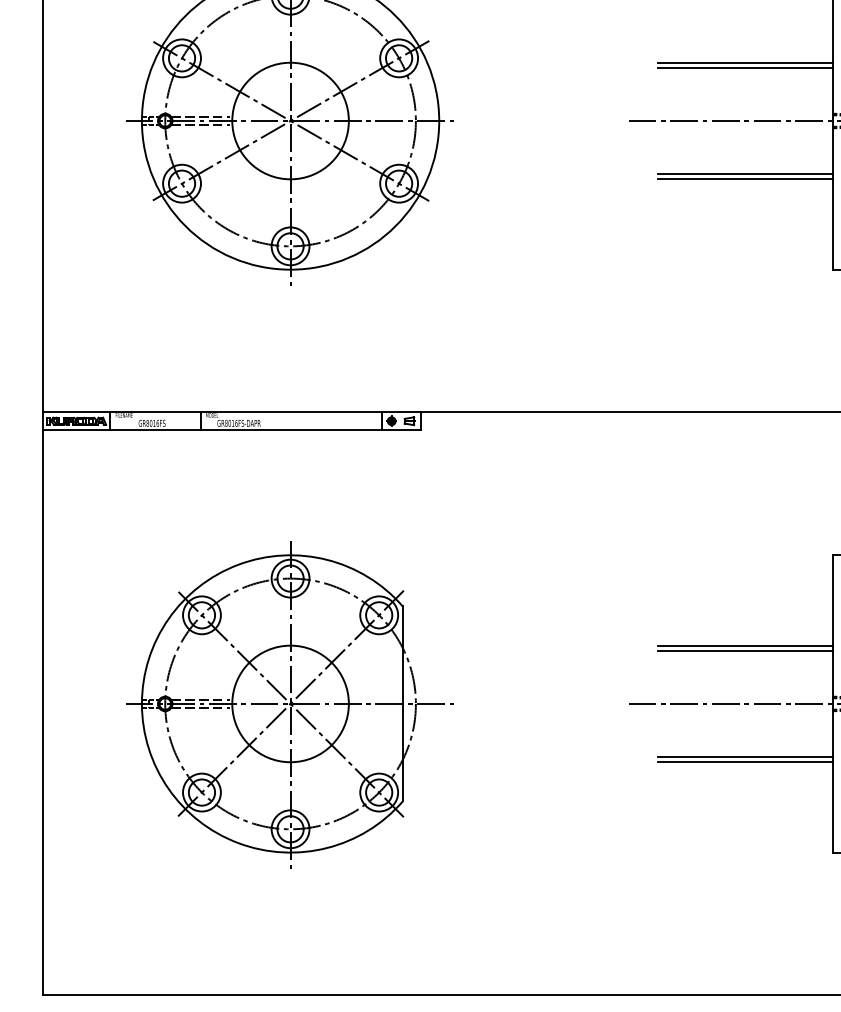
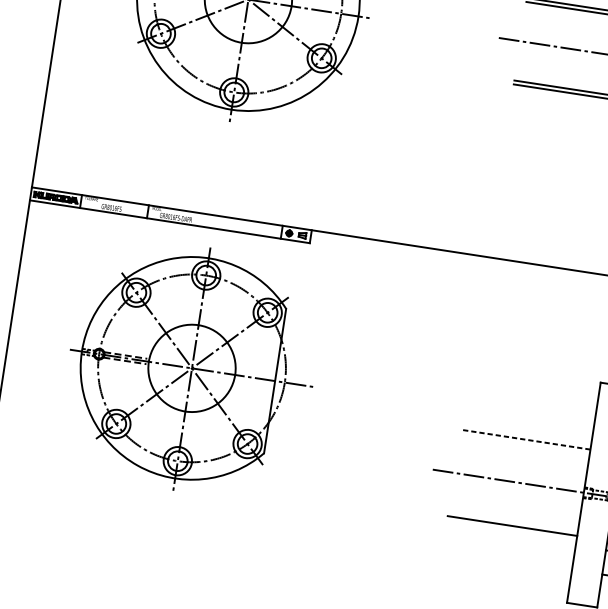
line: (744, 645) -> (525, 439), solid -> dashed
line: (744, 650) -> (524, 443), removed
part: (289, 704) -> (191, 368), moved
line: (744, 756) -> (512, 521), removed

